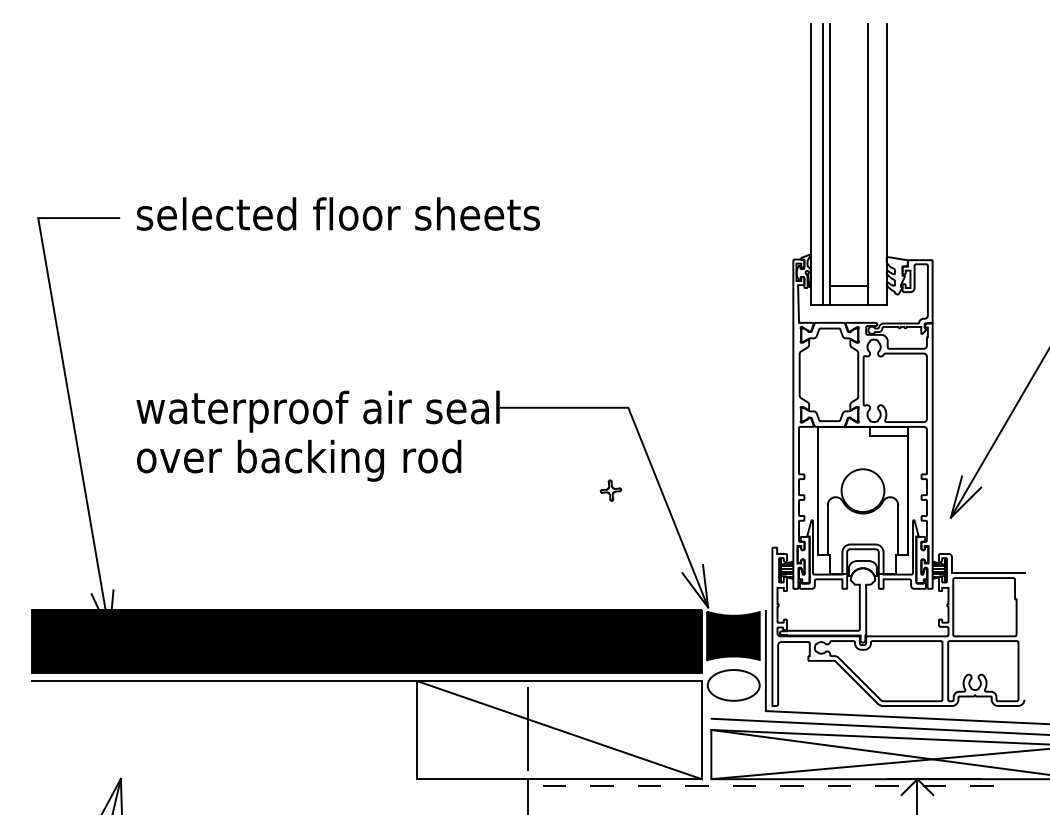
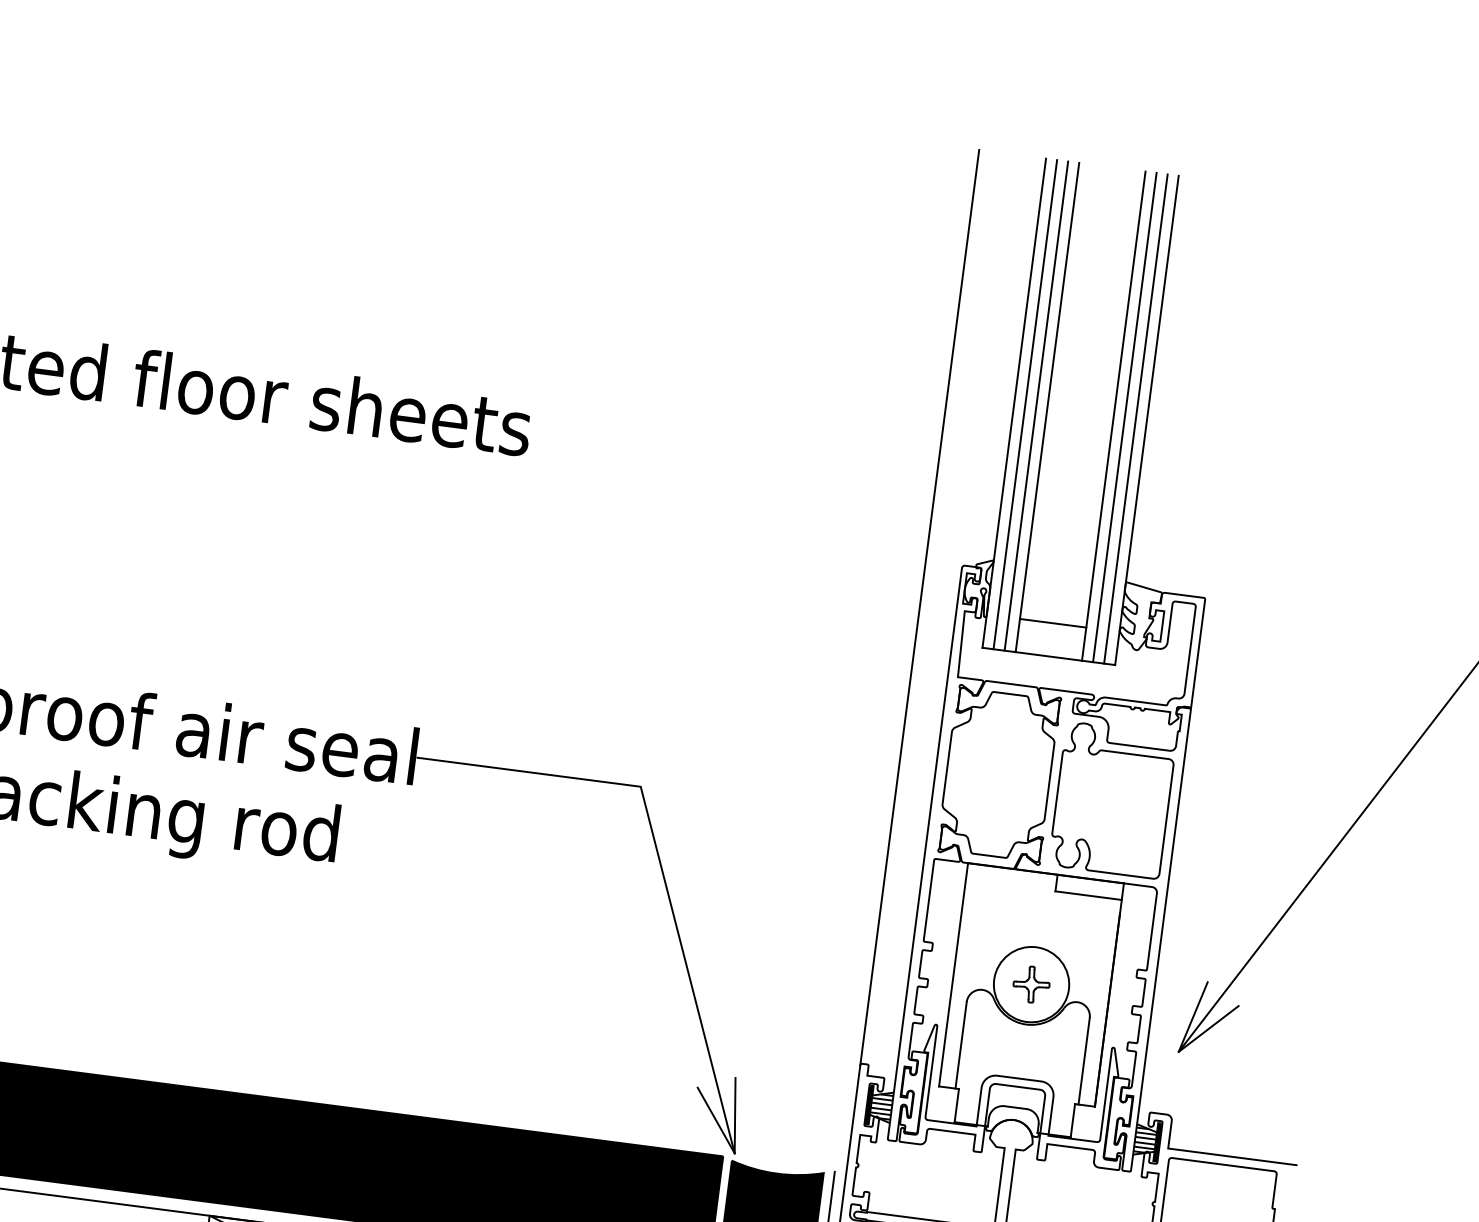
line: (817, 164) -> (1026, 404), added
line: (874, 164) -> (1125, 417), added
line: (880, 164) -> (1136, 419), added
line: (772, 286) -> (919, 607), added
part: (610, 490) -> (1030, 984), moved

